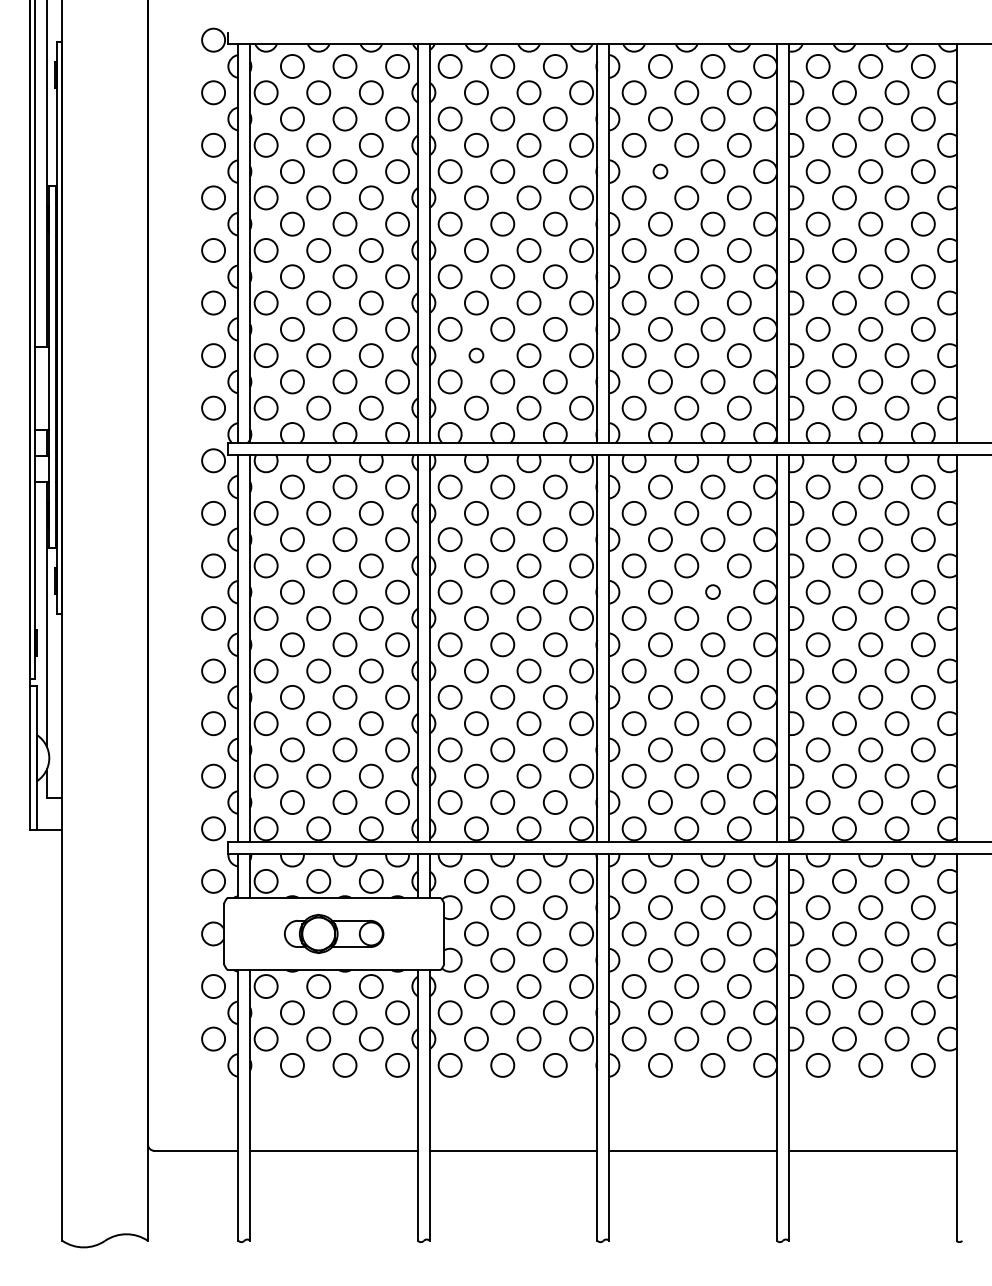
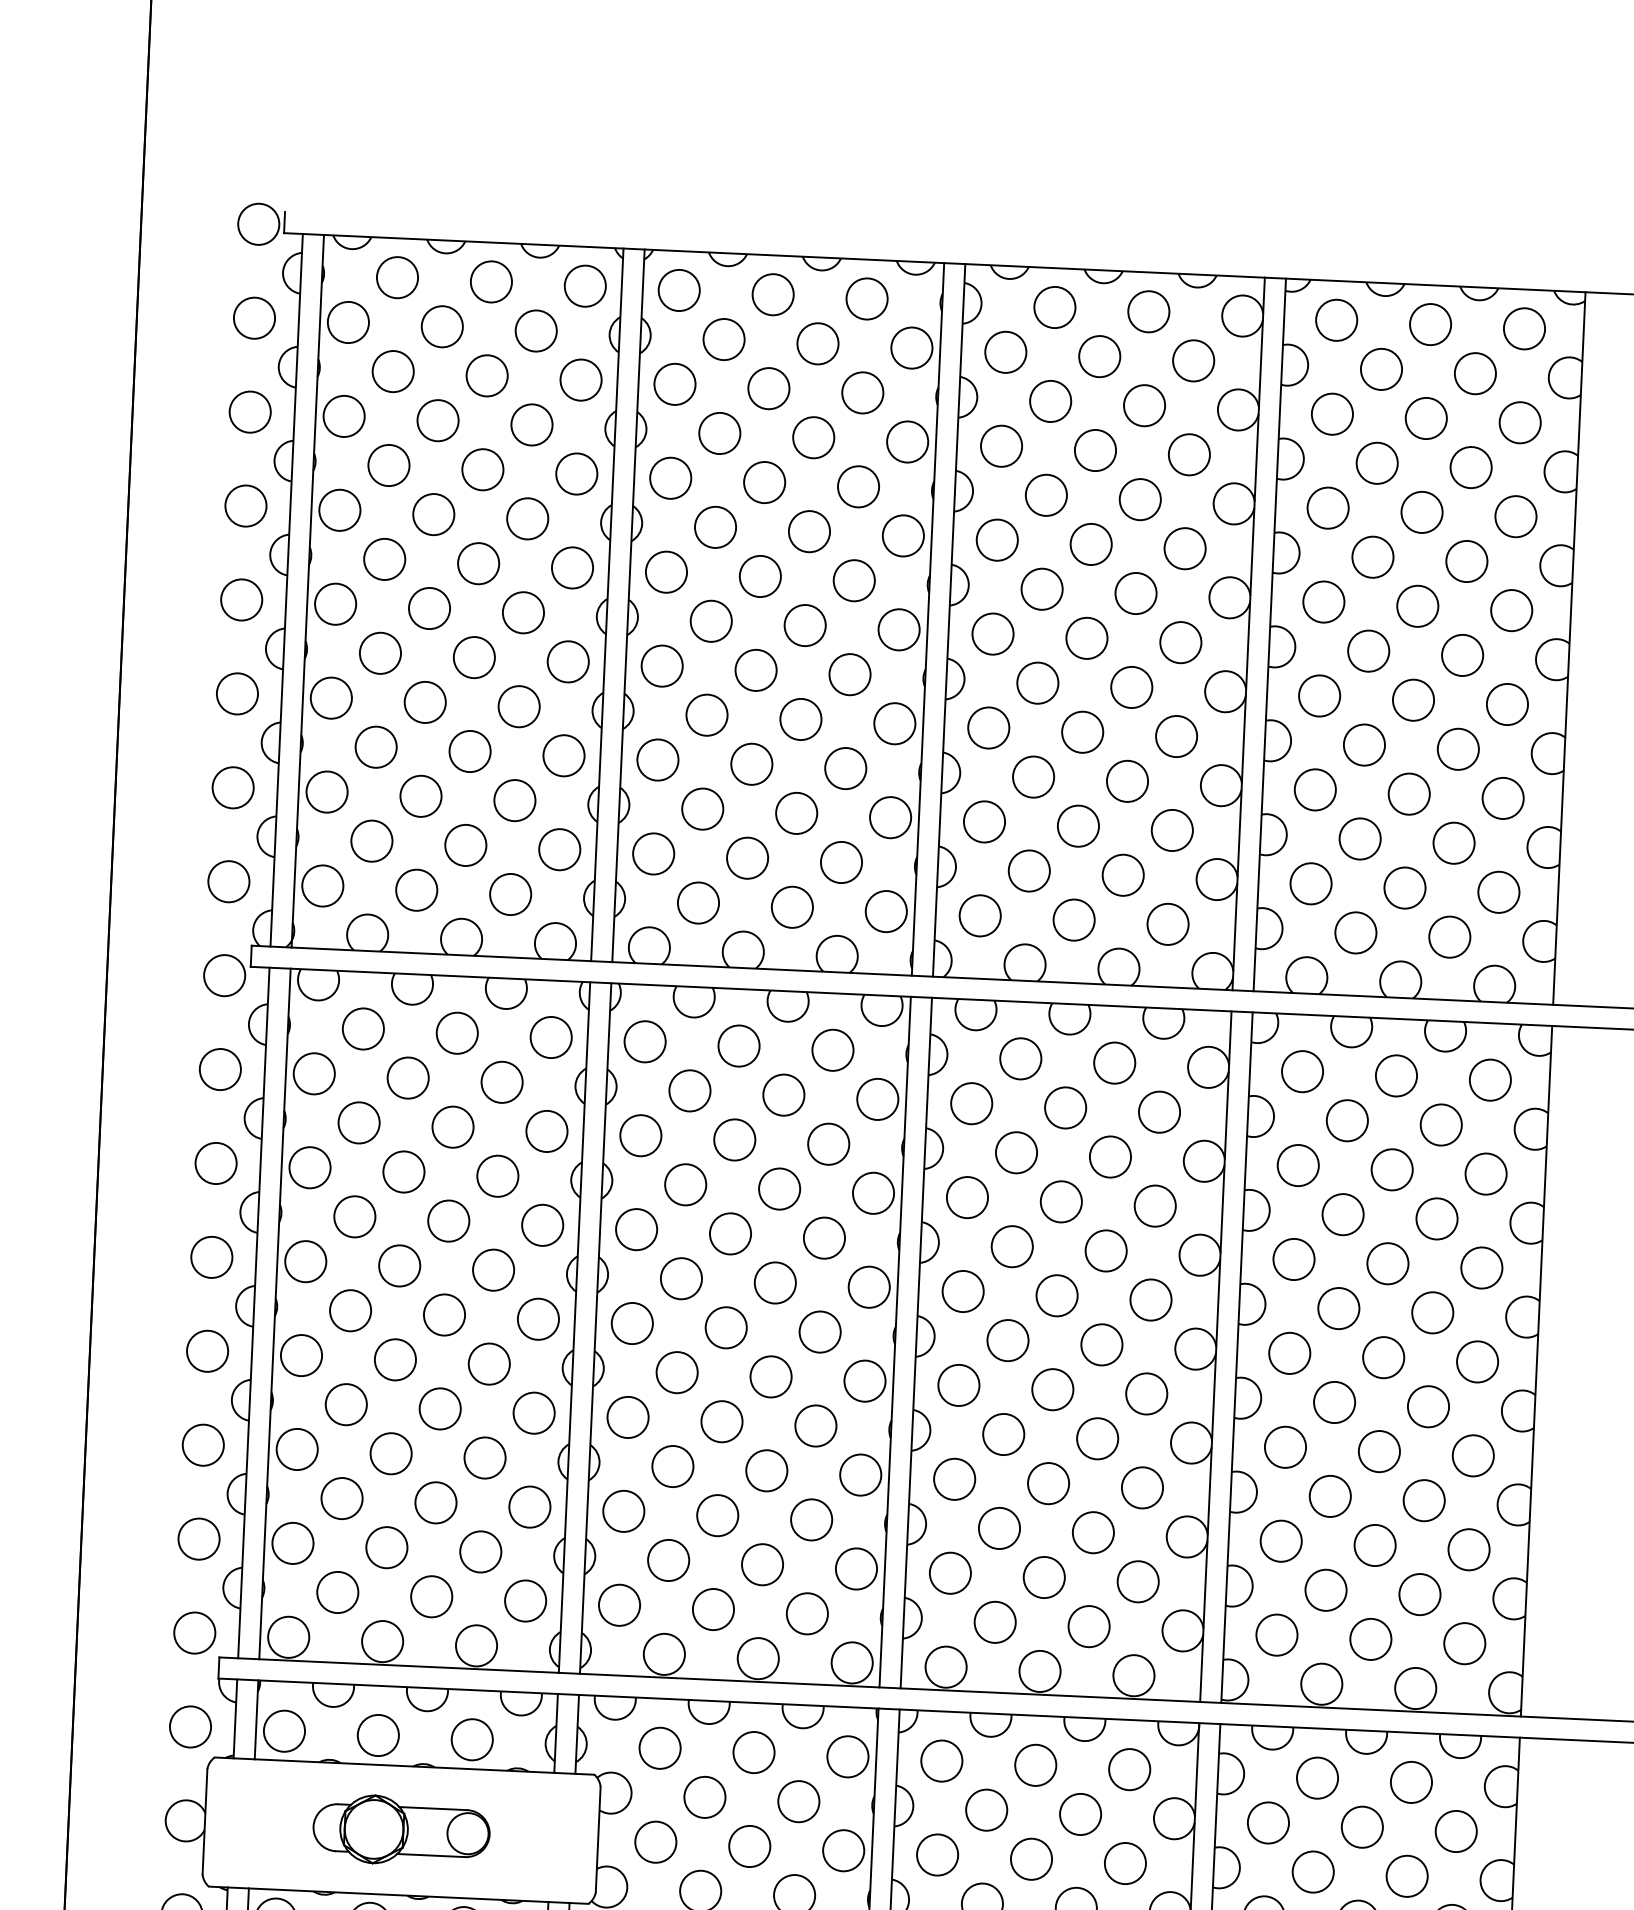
circle: (660, 171) -> (1046, 495), size x1.67
circle: (476, 355) -> (702, 808), size x1.67
circle: (712, 591) -> (1105, 1249), size x1.67

